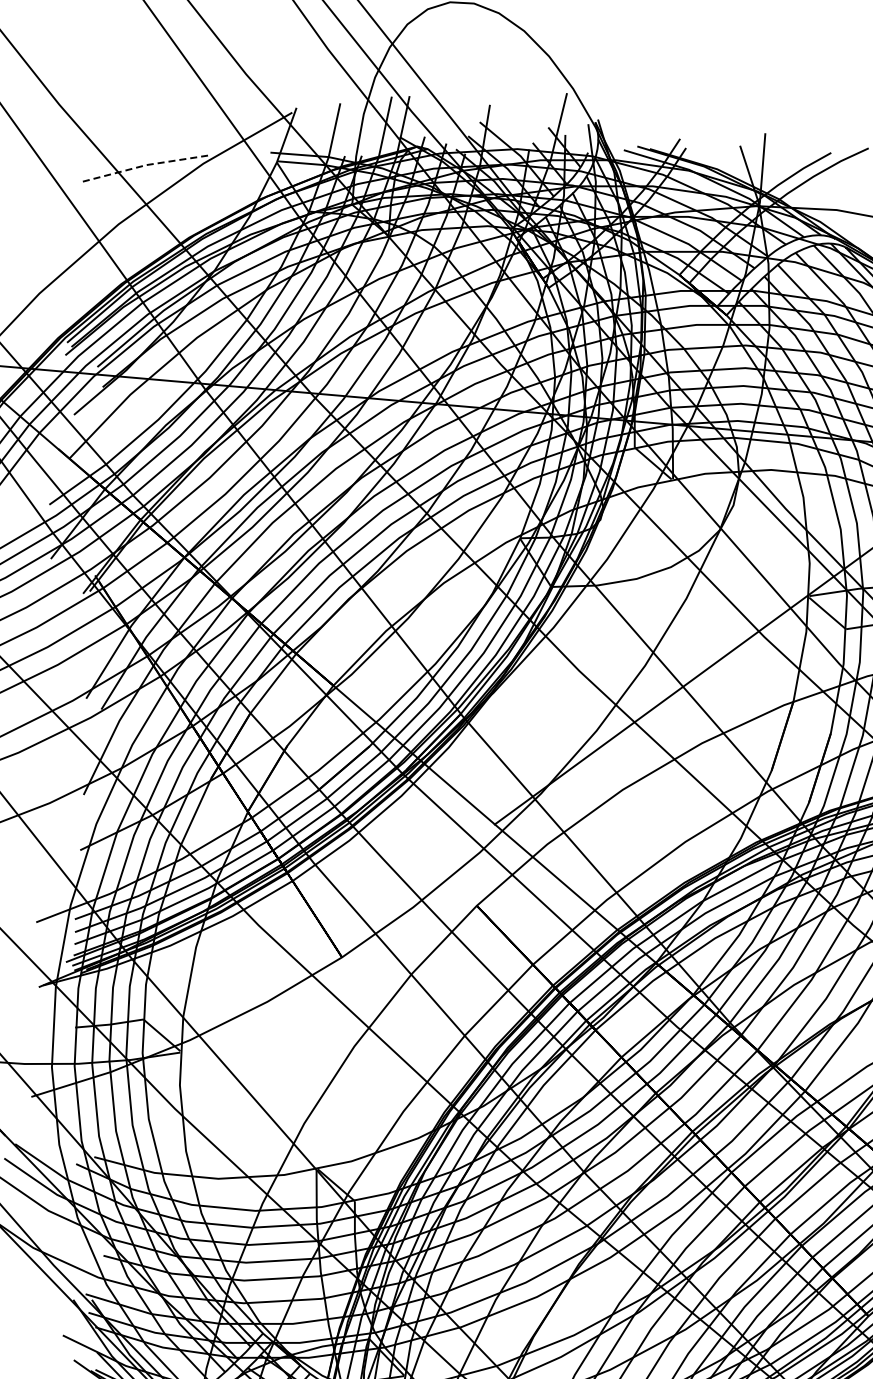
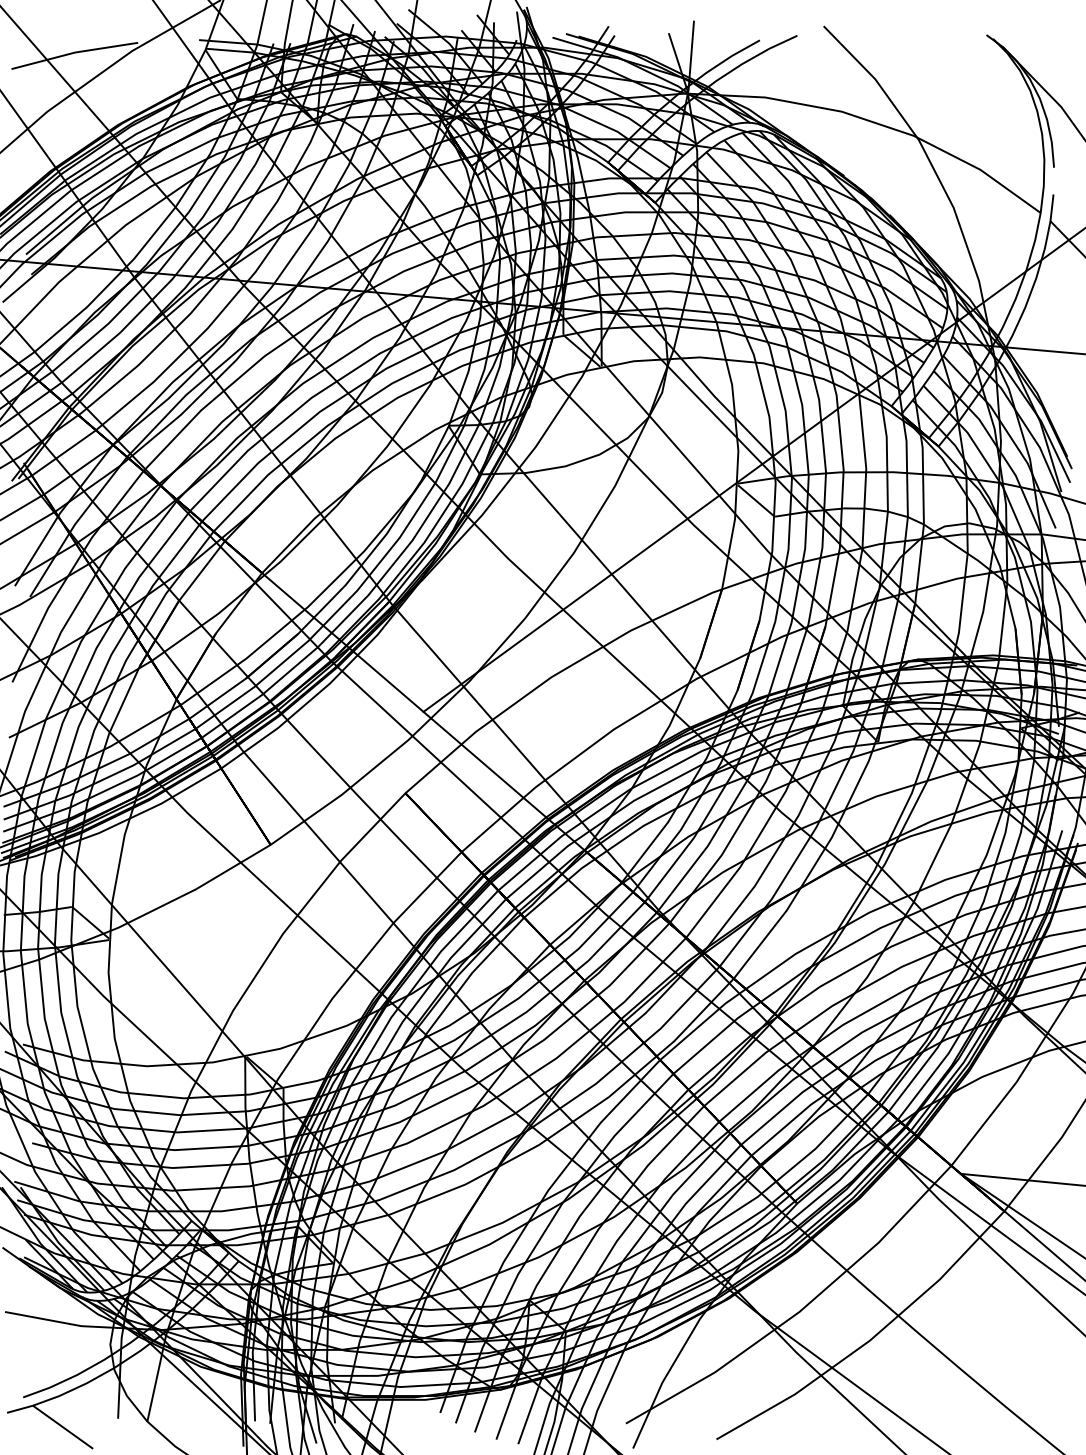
line: (146, 165) -> (75, 52), dashed -> solid

